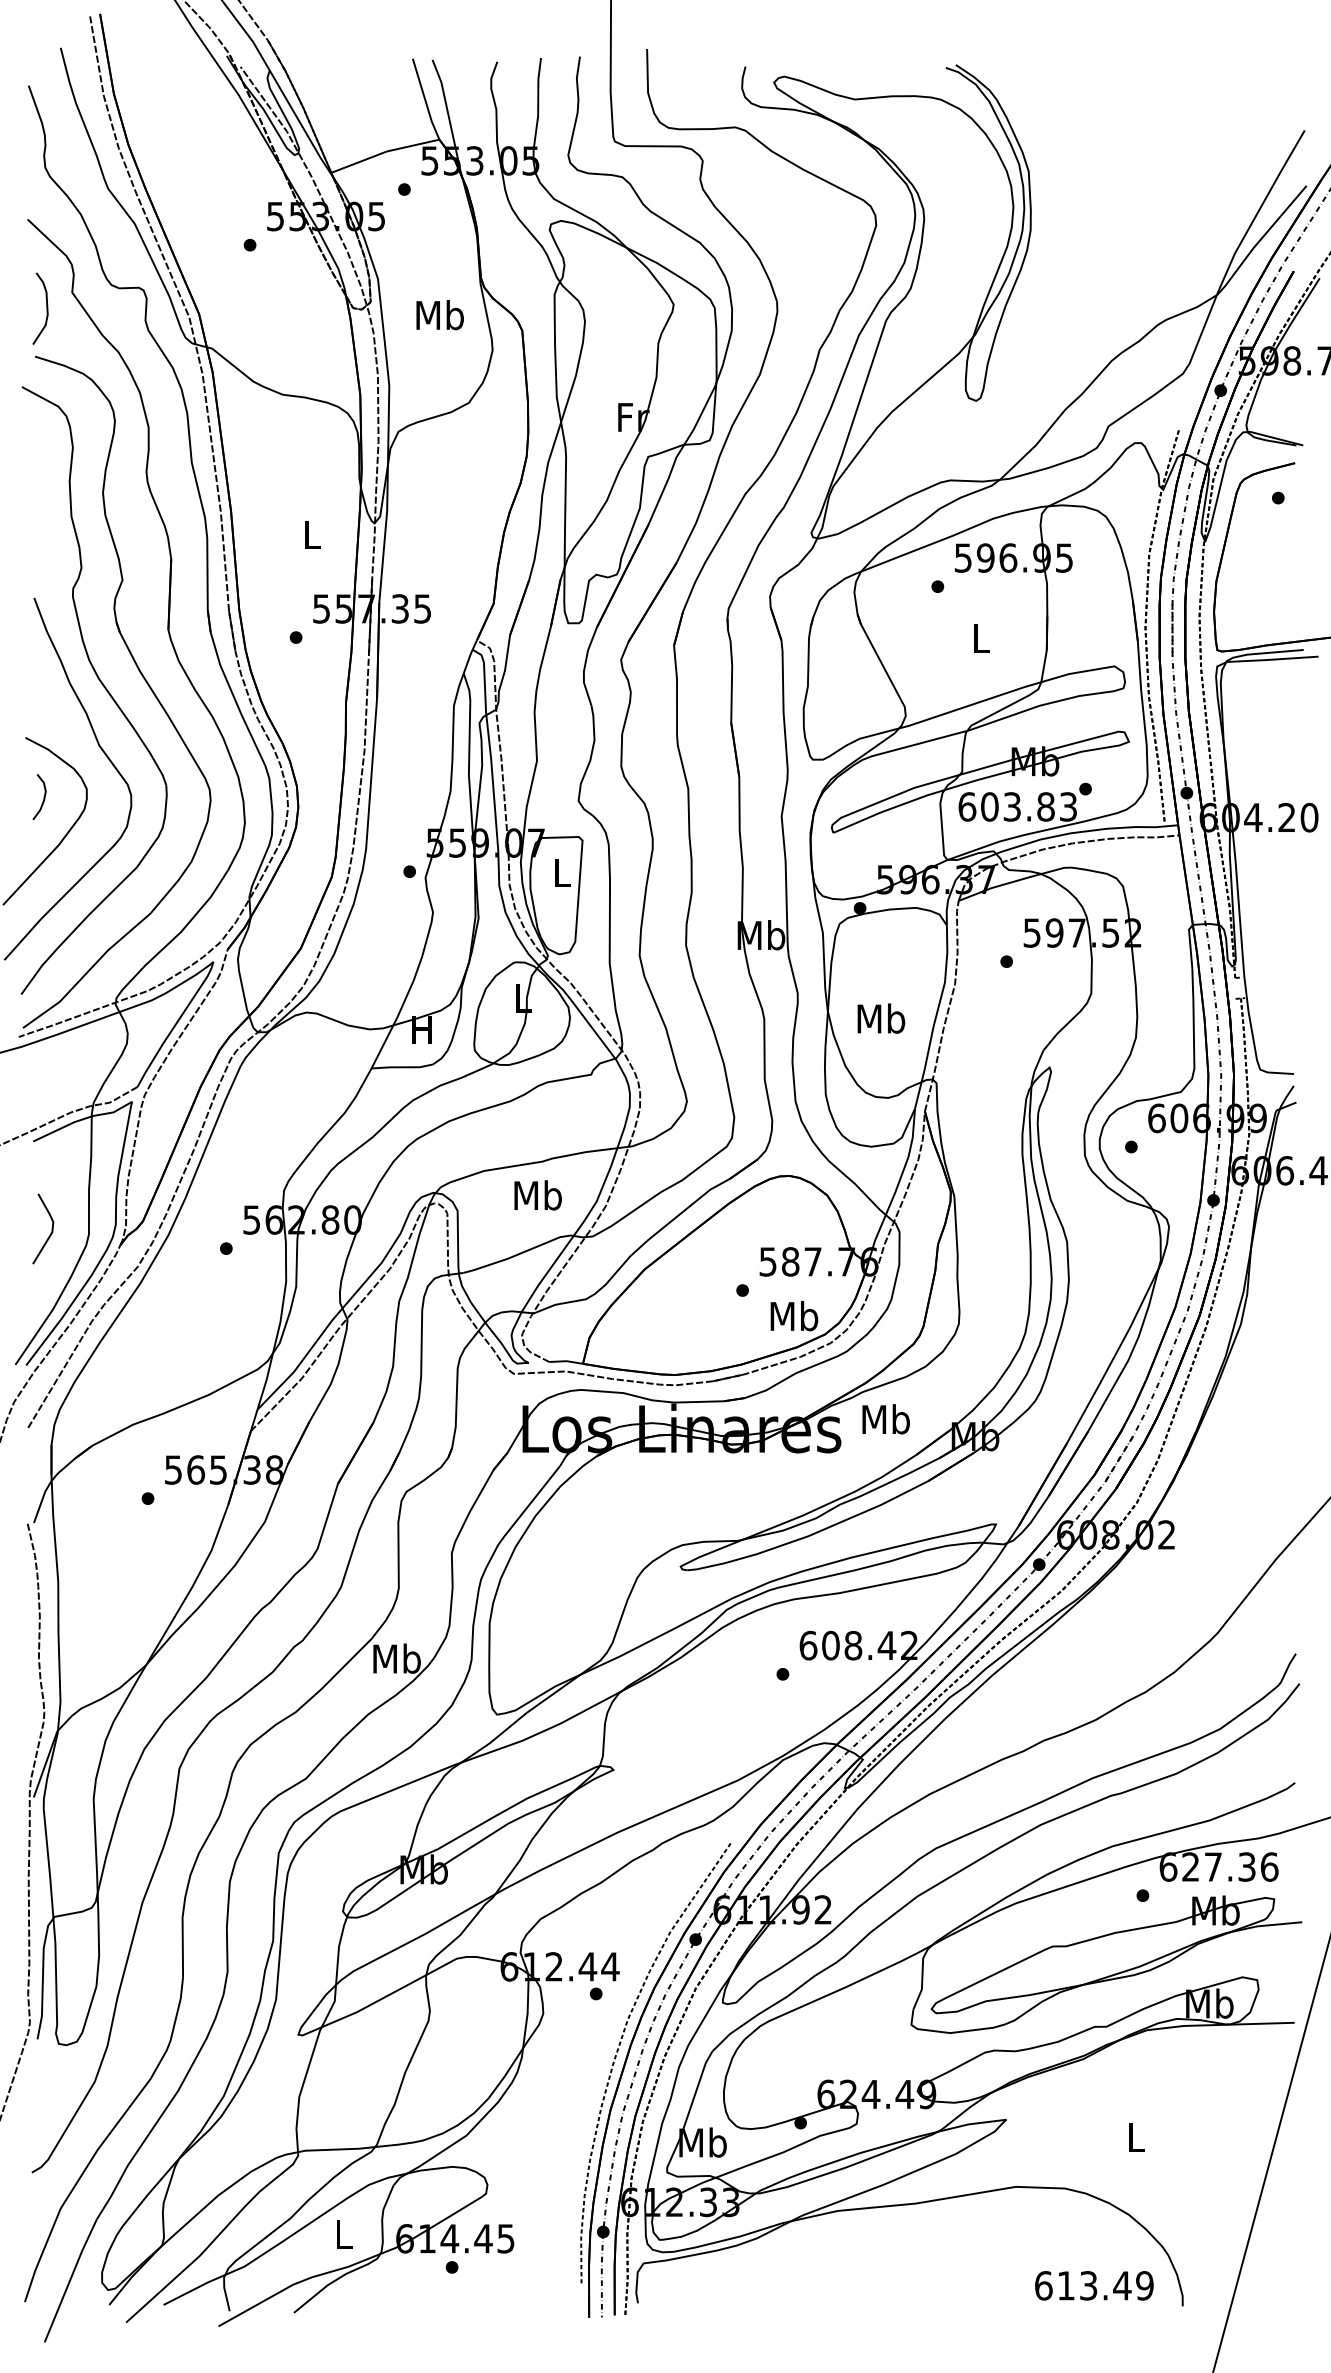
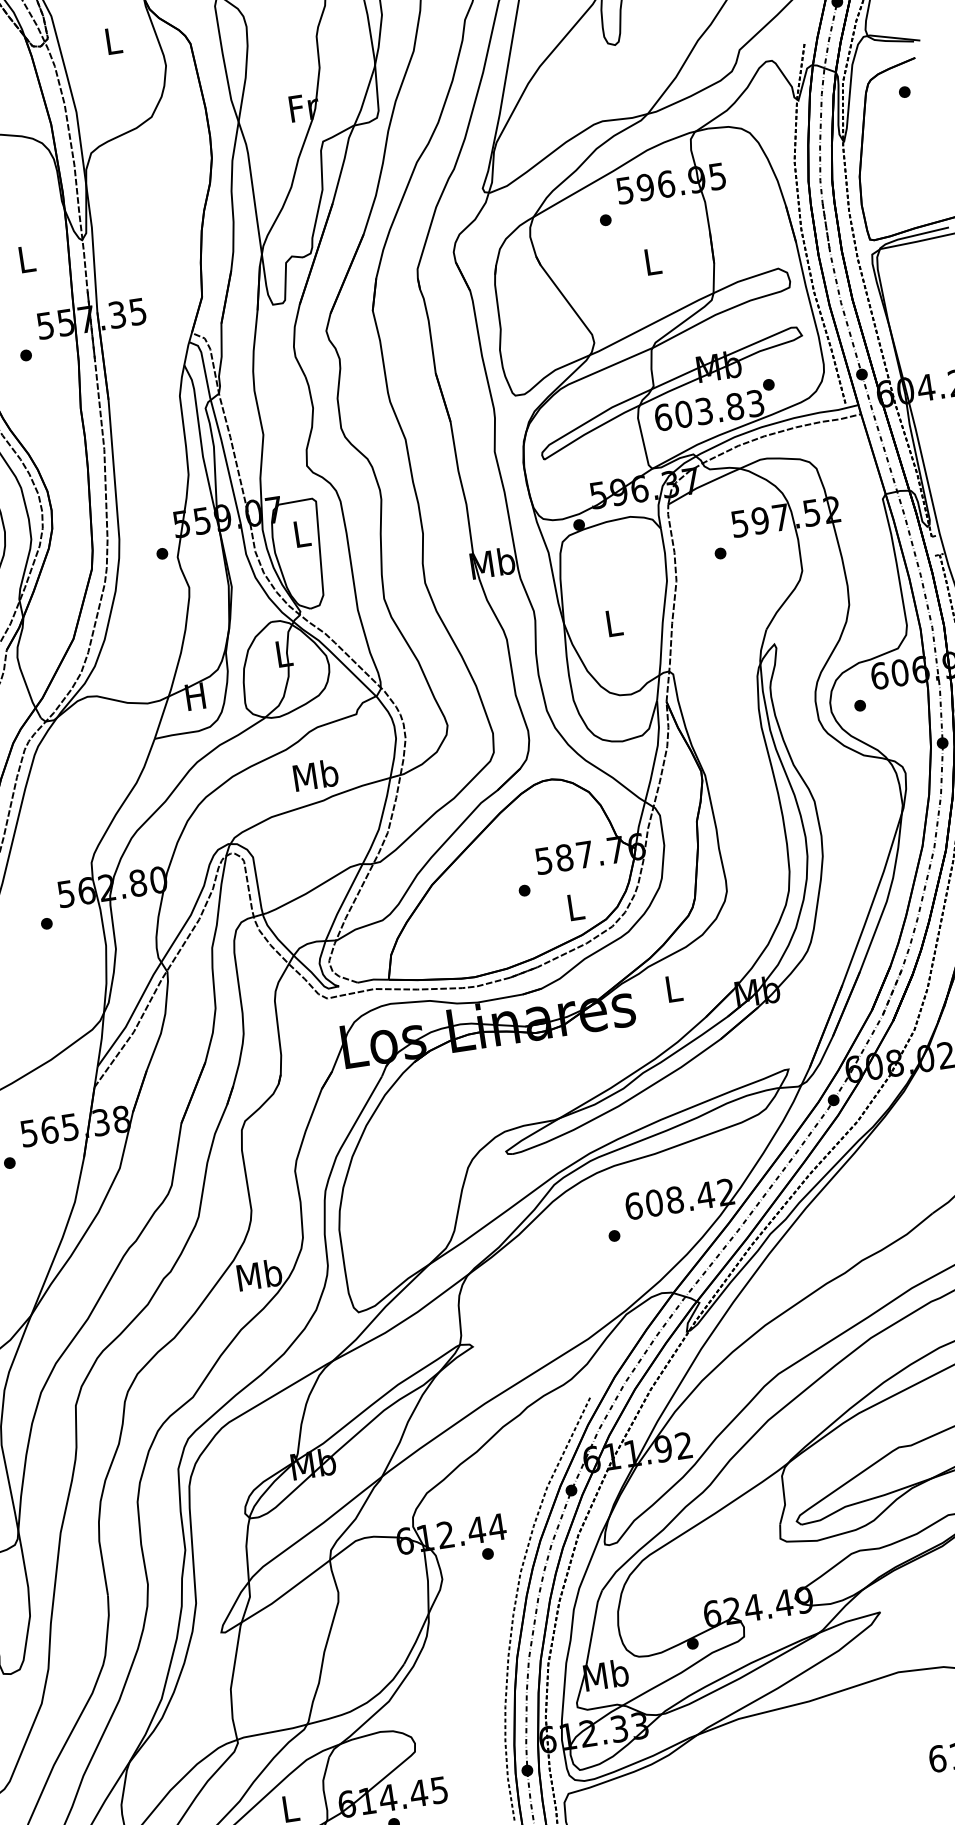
text: (439, 315) -> (112, 41), Mb -> L
text: (881, 1018) -> (613, 622), Mb -> L
text: (537, 1195) -> (315, 775), moved
text: (794, 1316) -> (575, 907), Mb -> L
text: (885, 1419) -> (673, 988), Mb -> L

